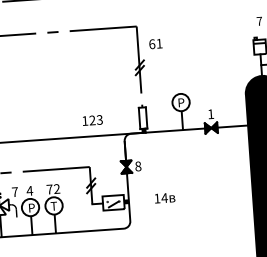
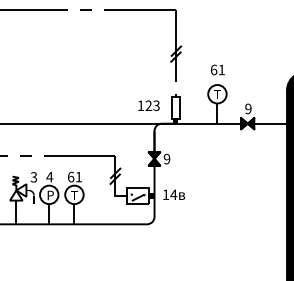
text: (155, 43) -> (217, 69), moved
text: (181, 102) -> (217, 94), P -> Т
text: (211, 113) -> (248, 108), 1 -> 9
text: (92, 120) -> (148, 105), moved
text: (137, 166) -> (166, 159), 8 -> 9
text: (52, 188) -> (74, 176), 72 -> 61
text: (14, 192) -> (33, 177), 7 -> 3
text: (165, 197) -> (174, 194), moved

